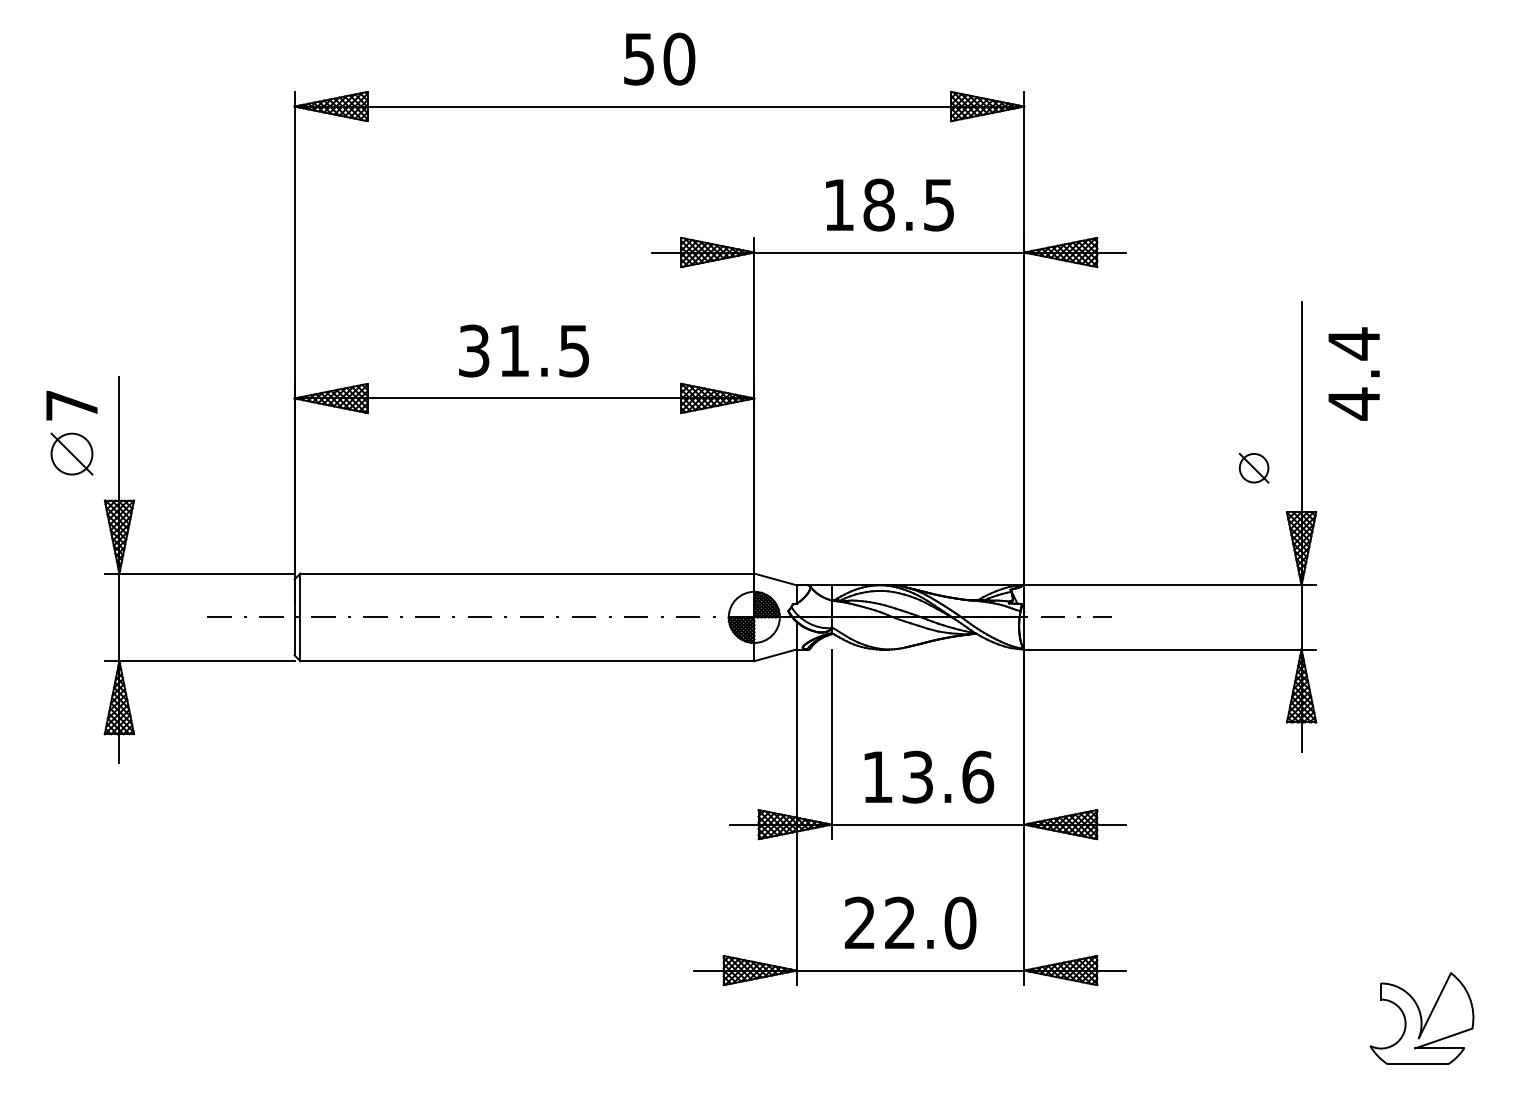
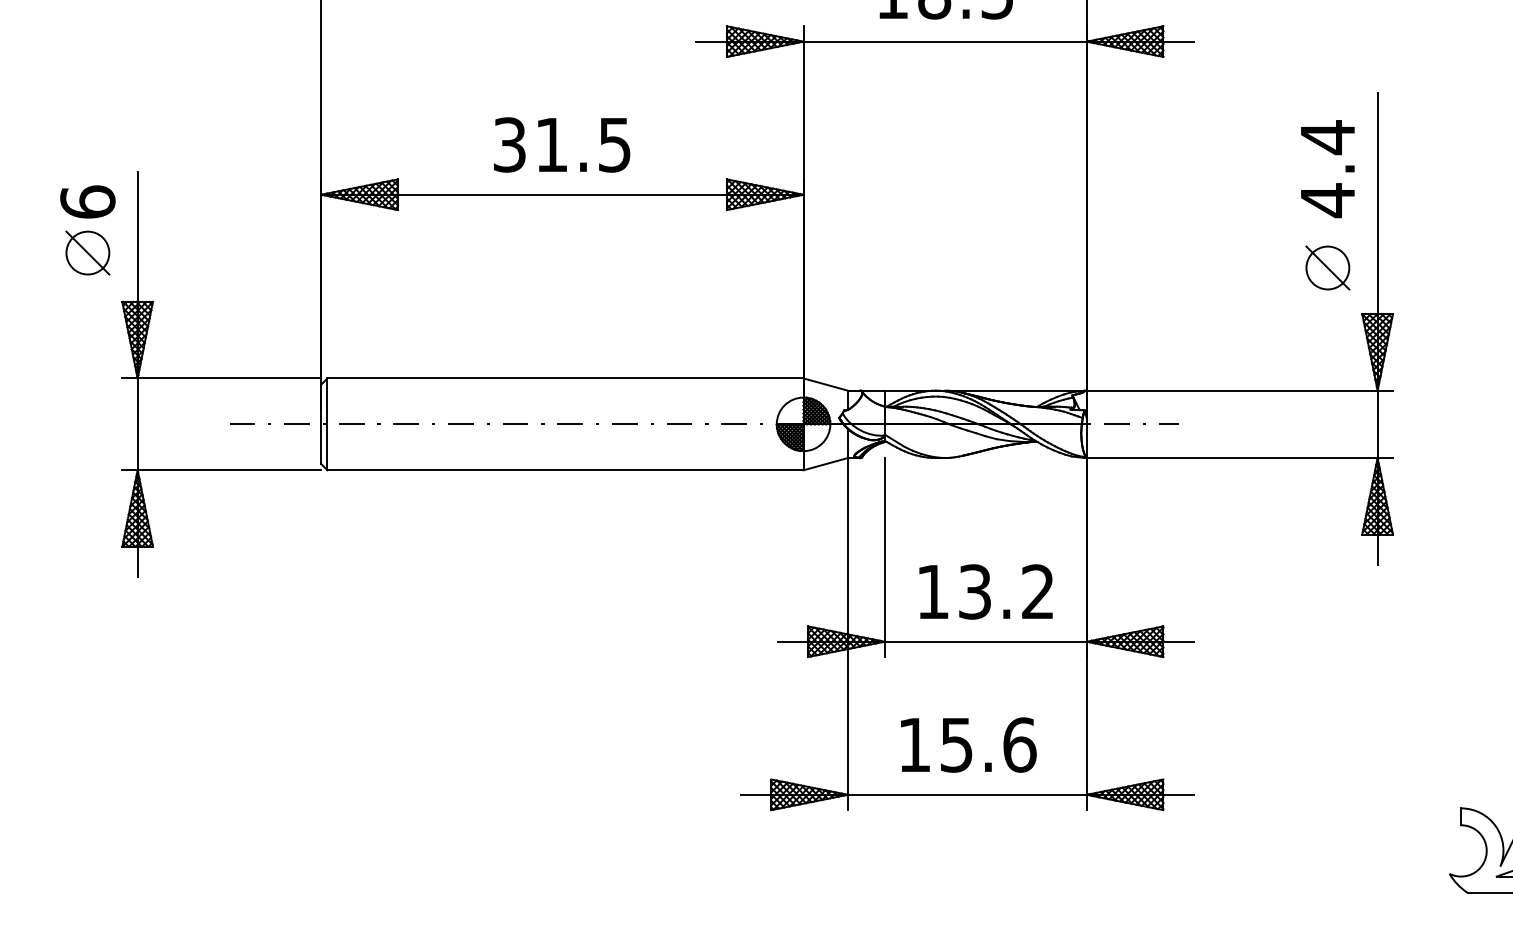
text: (1353, 373) -> (1327, 168), moved
text: (71, 405) -> (87, 202), 7 -> 6
part: (1253, 467) -> (1327, 267), size x1.43
text: (978, 776) -> (1038, 591), 13.6 -> 13.2
text: (910, 922) -> (967, 744), 22.0 -> 15.6

